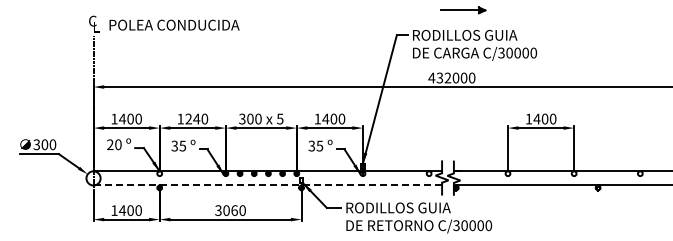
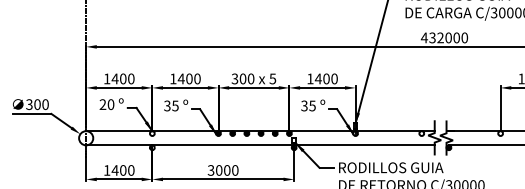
text: (192, 118) -> (185, 78), 1240 -> 1400
line: (268, 185) -> (261, 145), dashed -> solid
text: (234, 210) -> (227, 170), 3060 -> 3000

